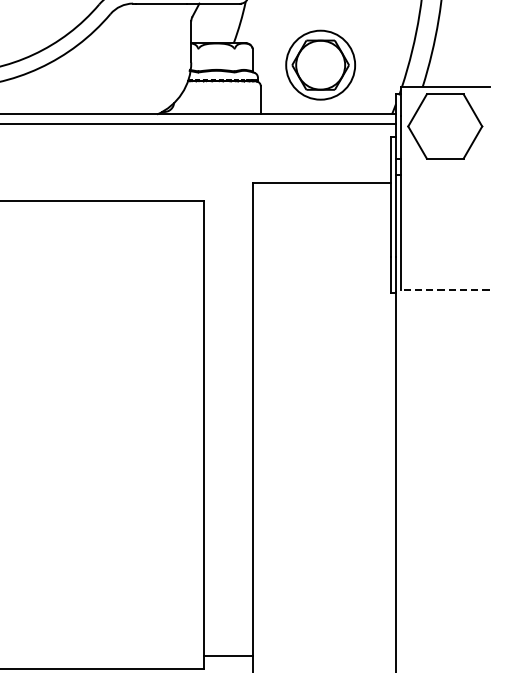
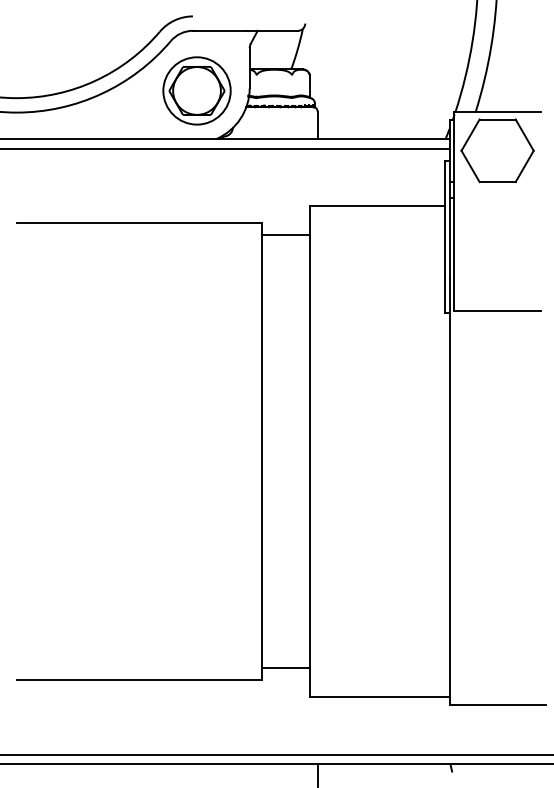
part: (320, 64) -> (196, 90), moved
line: (227, 213) -> (285, 235), added
line: (445, 290) -> (497, 310), dashed -> solid

